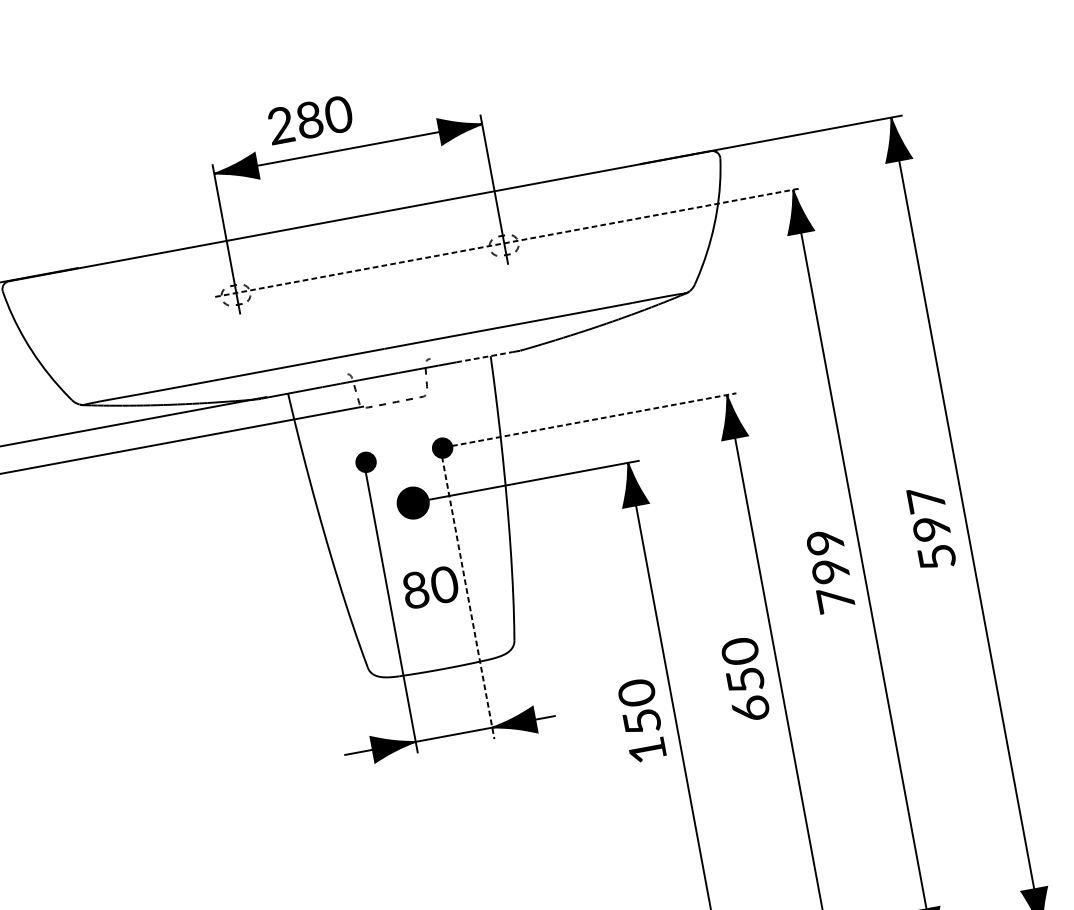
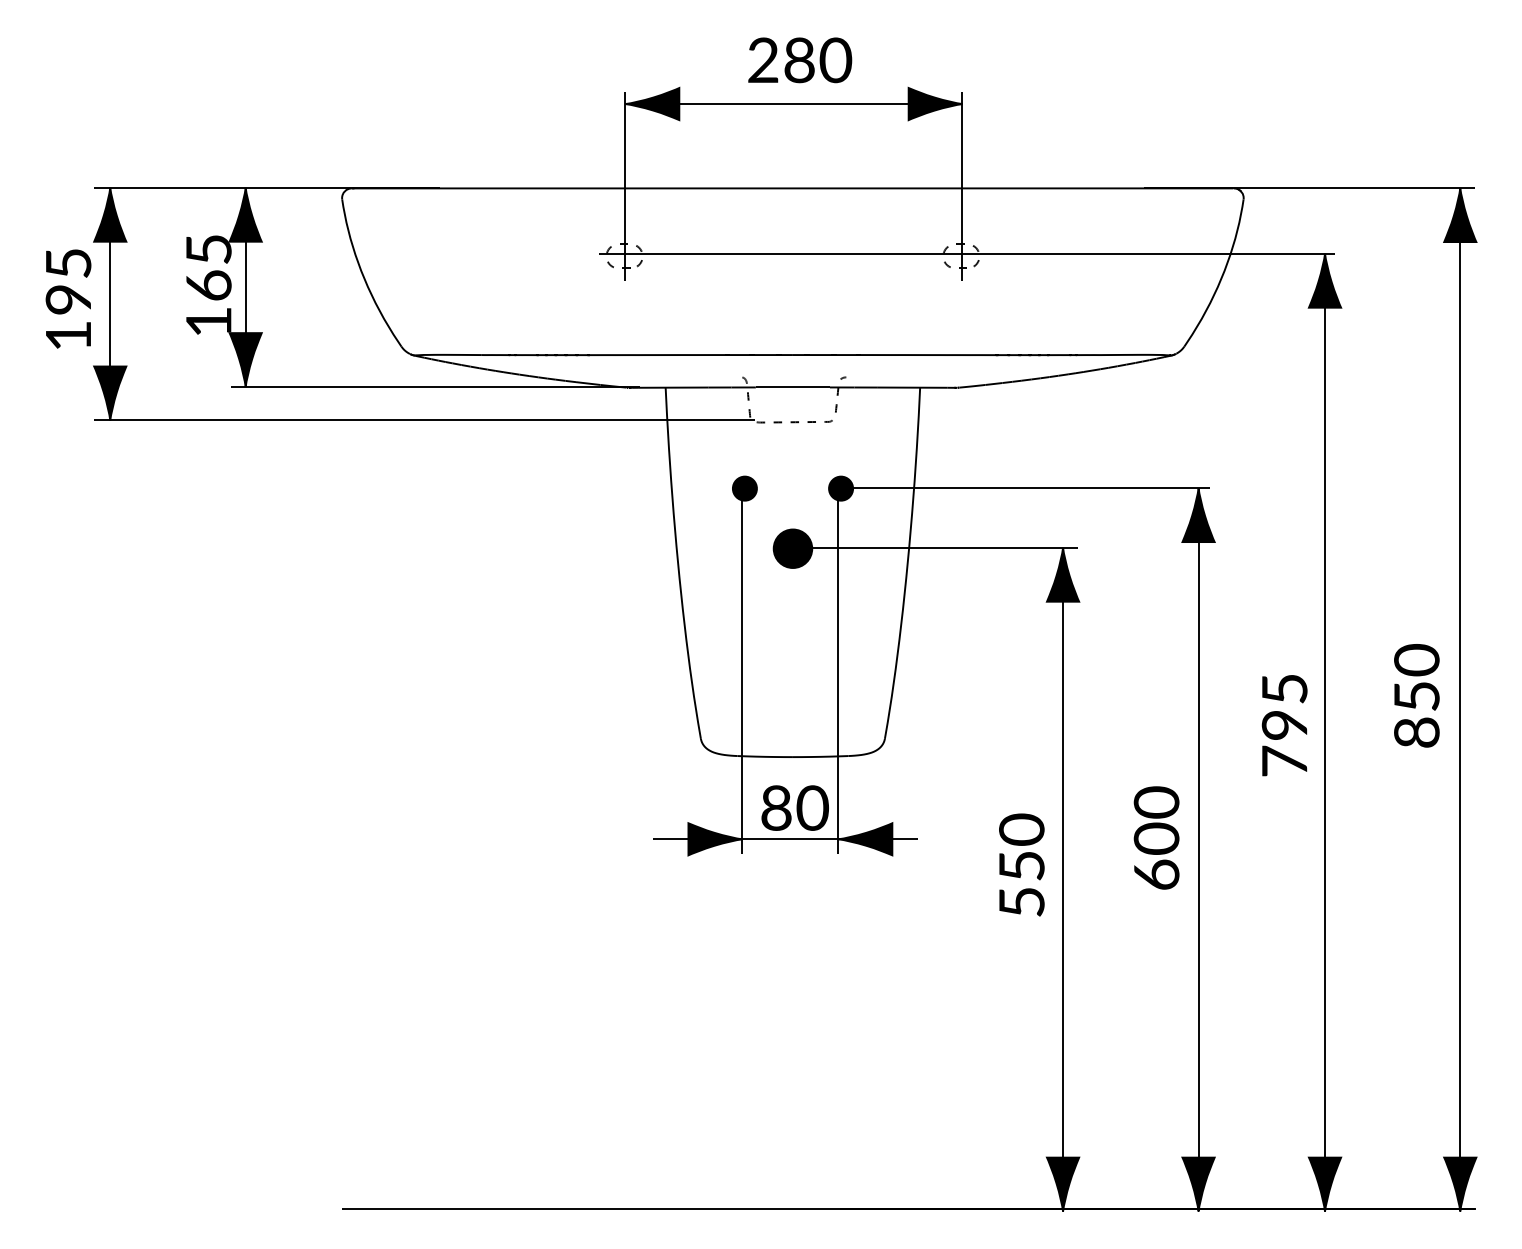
text: (310, 120) -> (800, 60), moved
line: (508, 242) -> (967, 253), dashed -> solid
line: (484, 357) -> (912, 387), dashed -> solid
line: (594, 419) -> (1031, 488), dashed -> solid
text: (931, 527) -> (1416, 695), 597 -> 850
text: (825, 541) -> (1284, 688), 799 -> 795
text: (430, 587) -> (794, 807), moved
line: (467, 593) -> (838, 670), dashed -> solid
text: (745, 680) -> (1156, 838), 650 -> 600
text: (647, 750) -> (1021, 902), 150 -> 550

